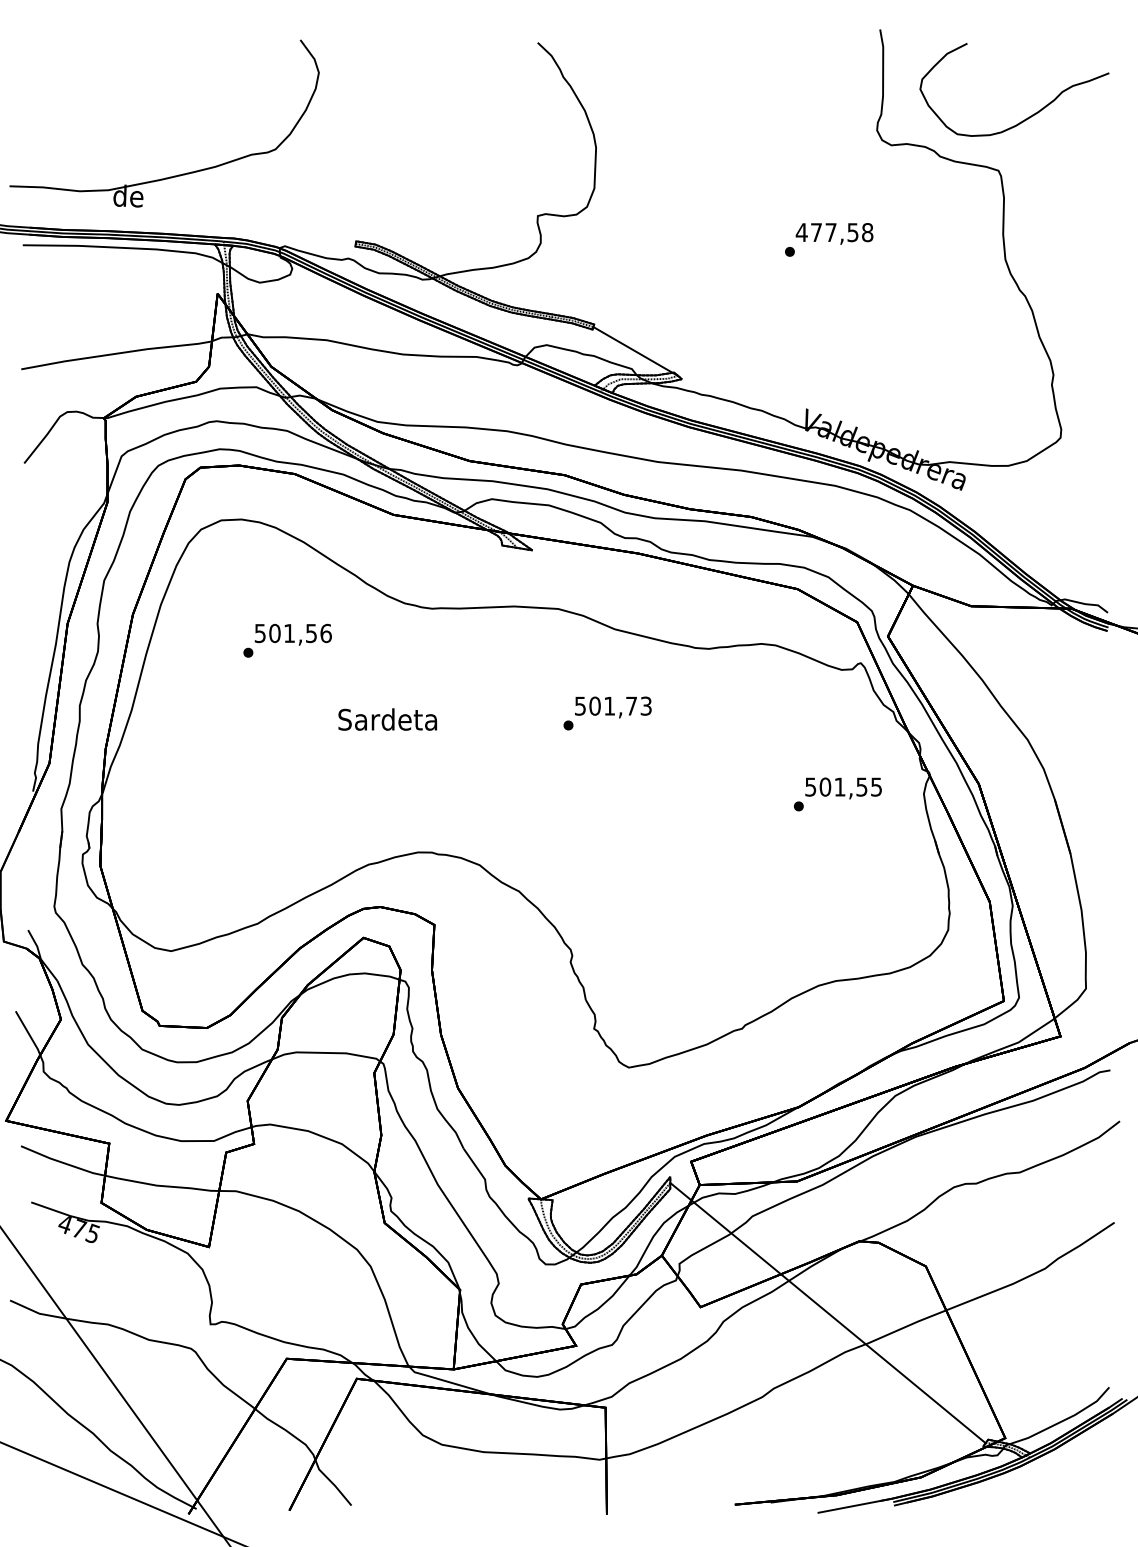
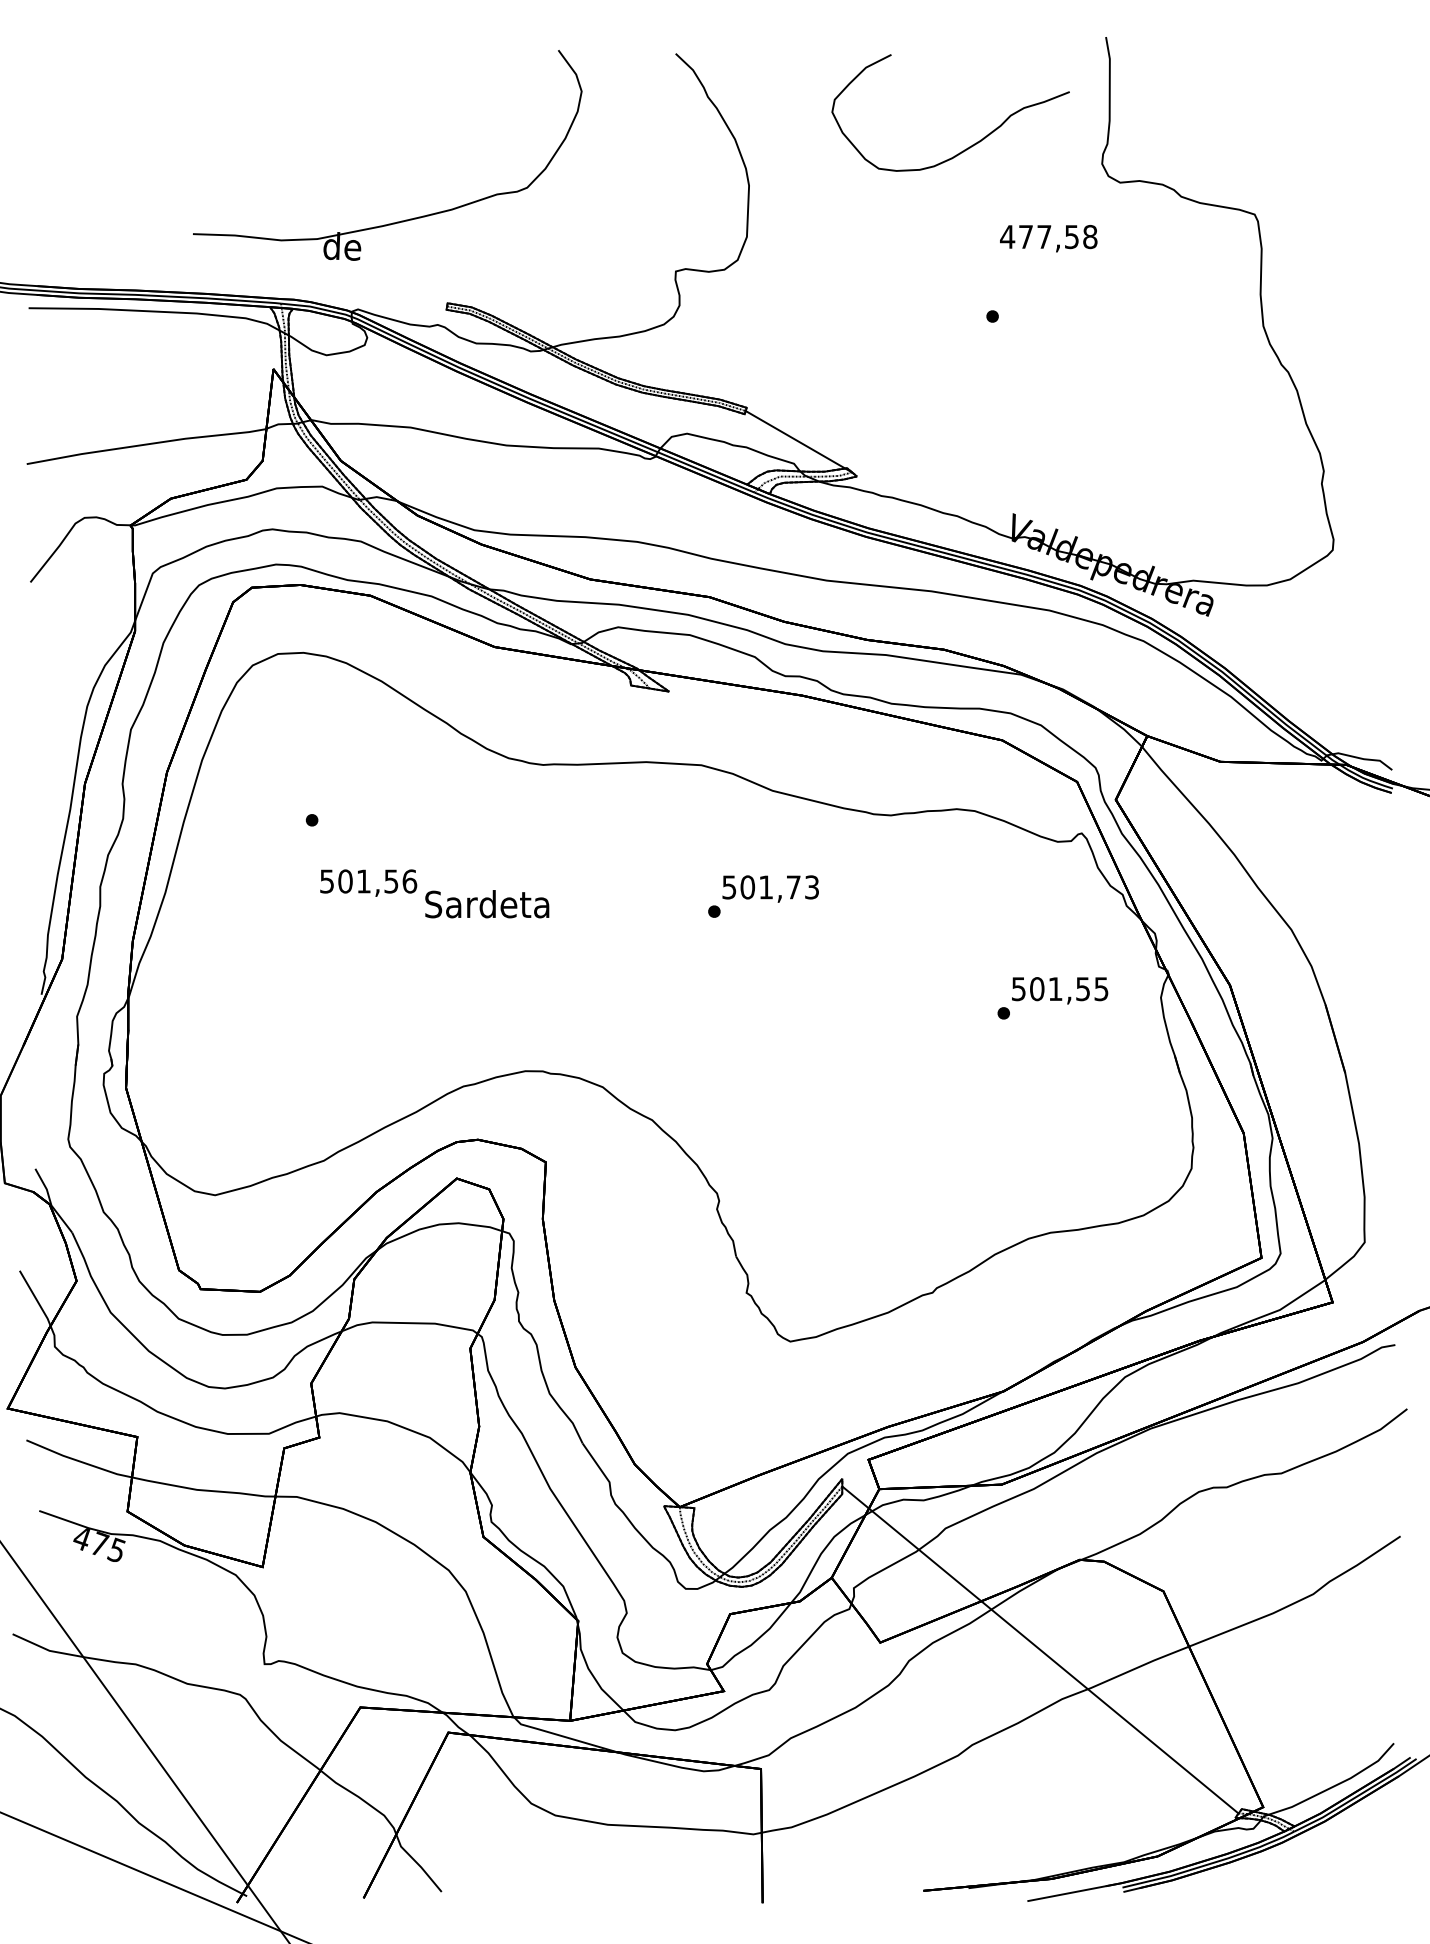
curve: (1030, 115) -> (970, 145), moved
part: (178, 174) -> (405, 219), moved
text: (834, 233) -> (1048, 238), moved
text: (292, 634) -> (367, 882), moved

